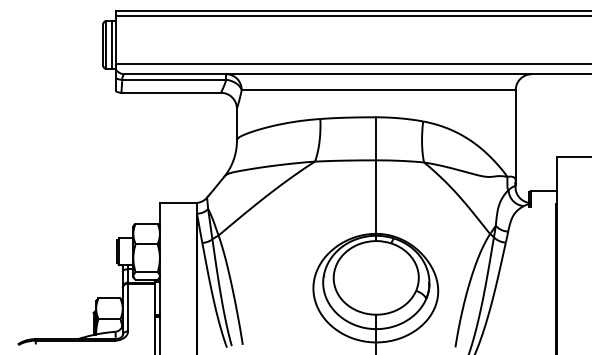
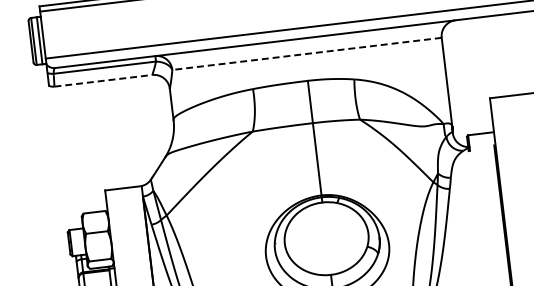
line: (378, 90) -> (306, 54), solid -> dashed
line: (171, 92) -> (103, 80), solid -> dashed

